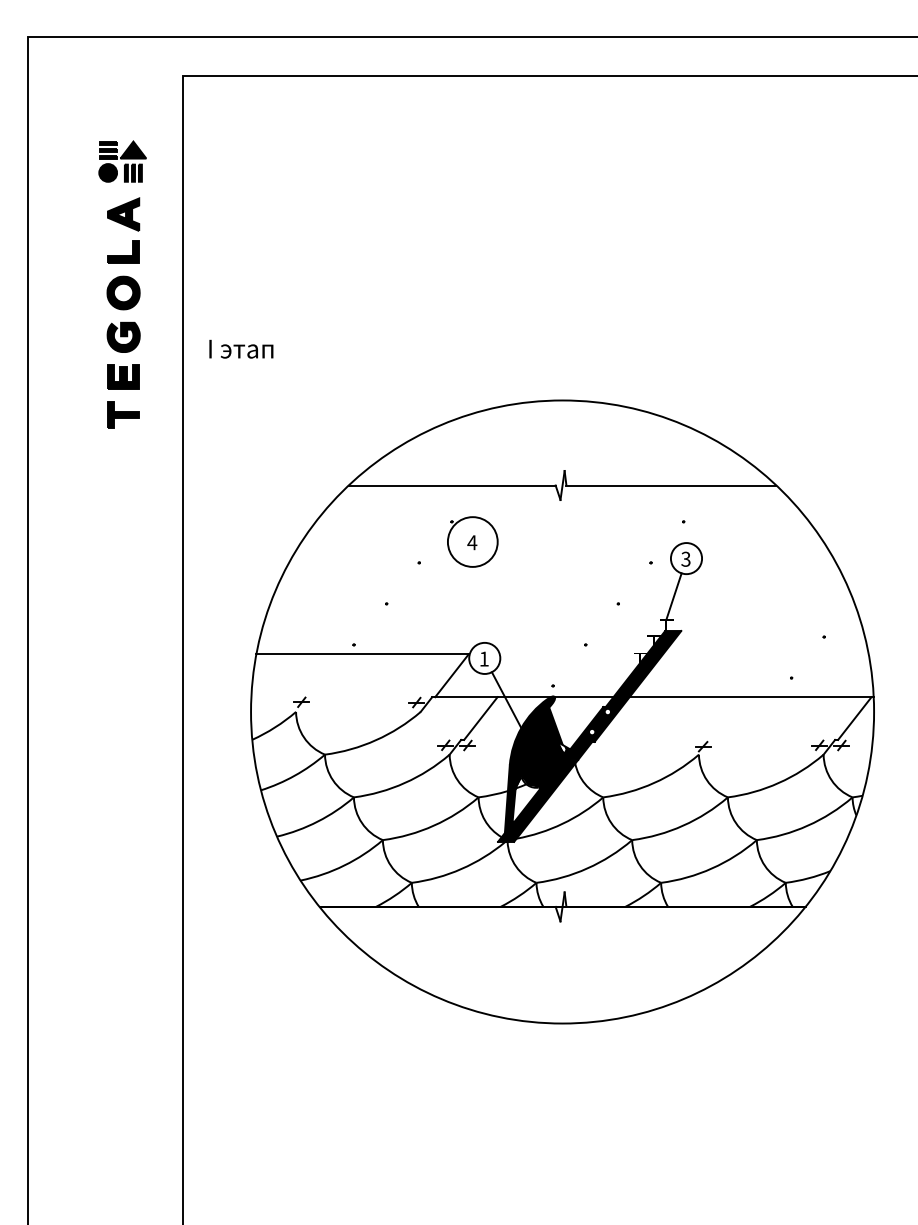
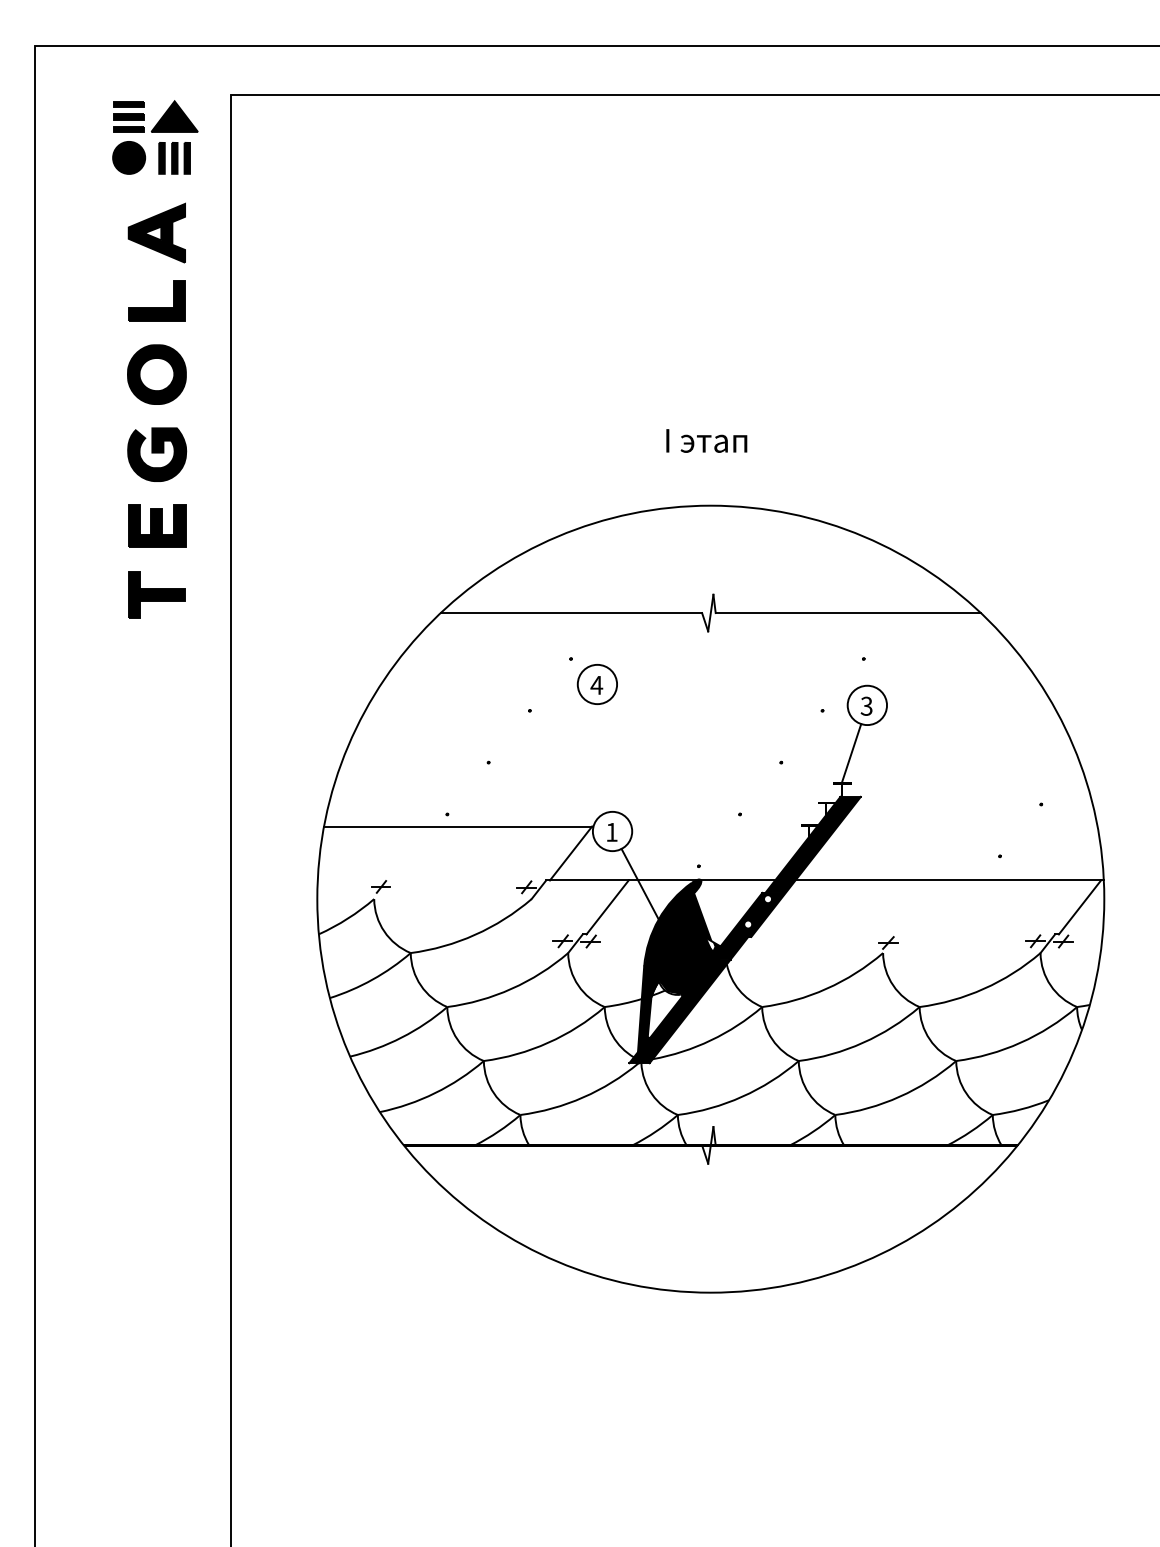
part: (122, 284) -> (154, 359), size x1.43
text: (241, 348) -> (706, 440), moved
circle: (472, 541) -> (597, 683), size x0.62

